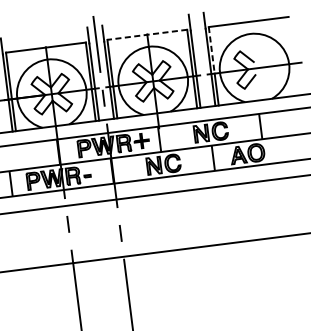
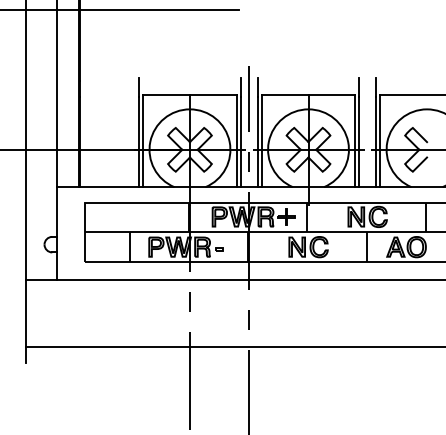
line: (147, 34) -> (308, 95), dashed -> solid
line: (211, 51) -> (380, 123), dashed -> solid

